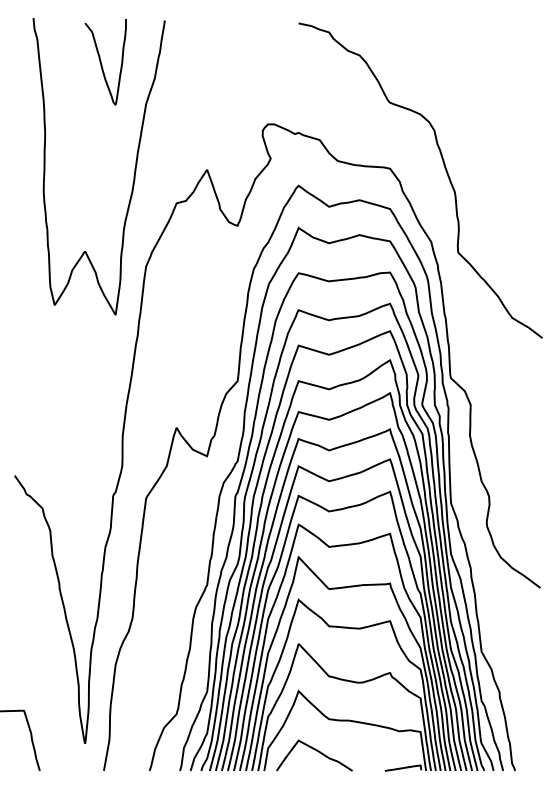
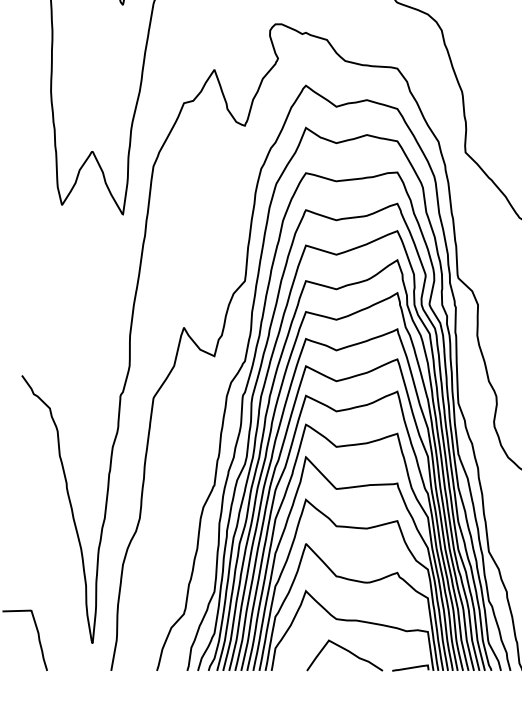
curve: (316, 751) -> (346, 651), moved

